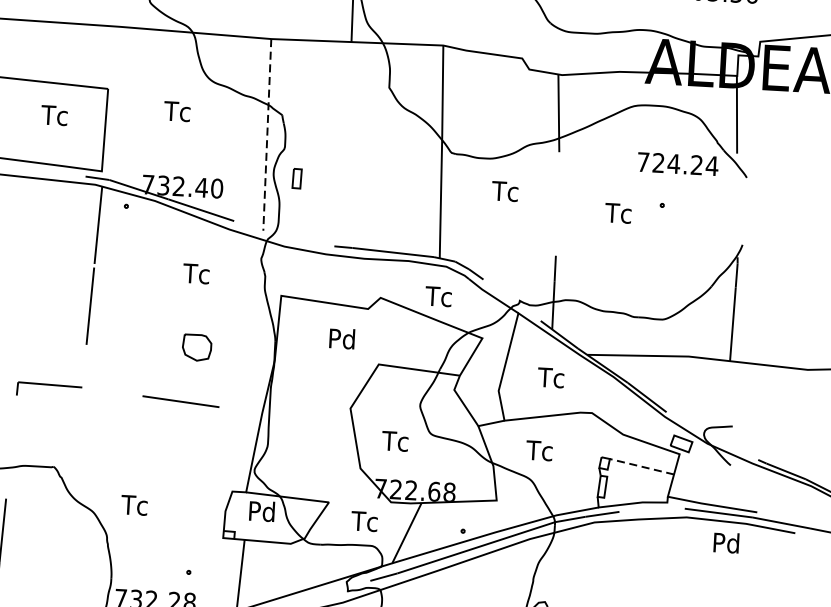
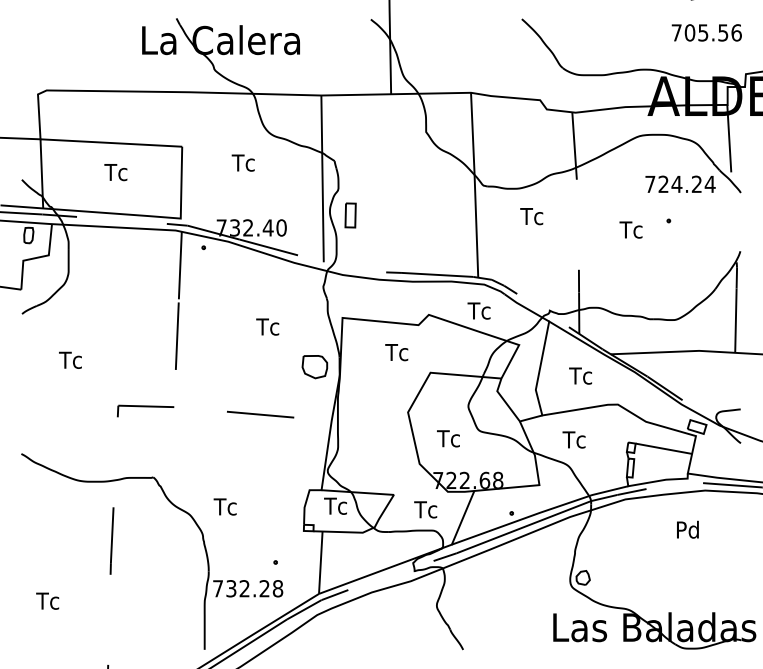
text: (54, 115) -> (115, 172), moved
line: (267, 135) -> (322, 179), dashed -> solid
part: (297, 178) -> (350, 215), size x1.43
text: (196, 273) -> (267, 326), moved
text: (341, 339) -> (396, 352), Pd -> Tc
part: (196, 348) -> (314, 367), moved
line: (641, 466) -> (663, 448), dashed -> solid
text: (261, 510) -> (335, 505), Pd -> Tc
text: (726, 542) -> (687, 529), moved

